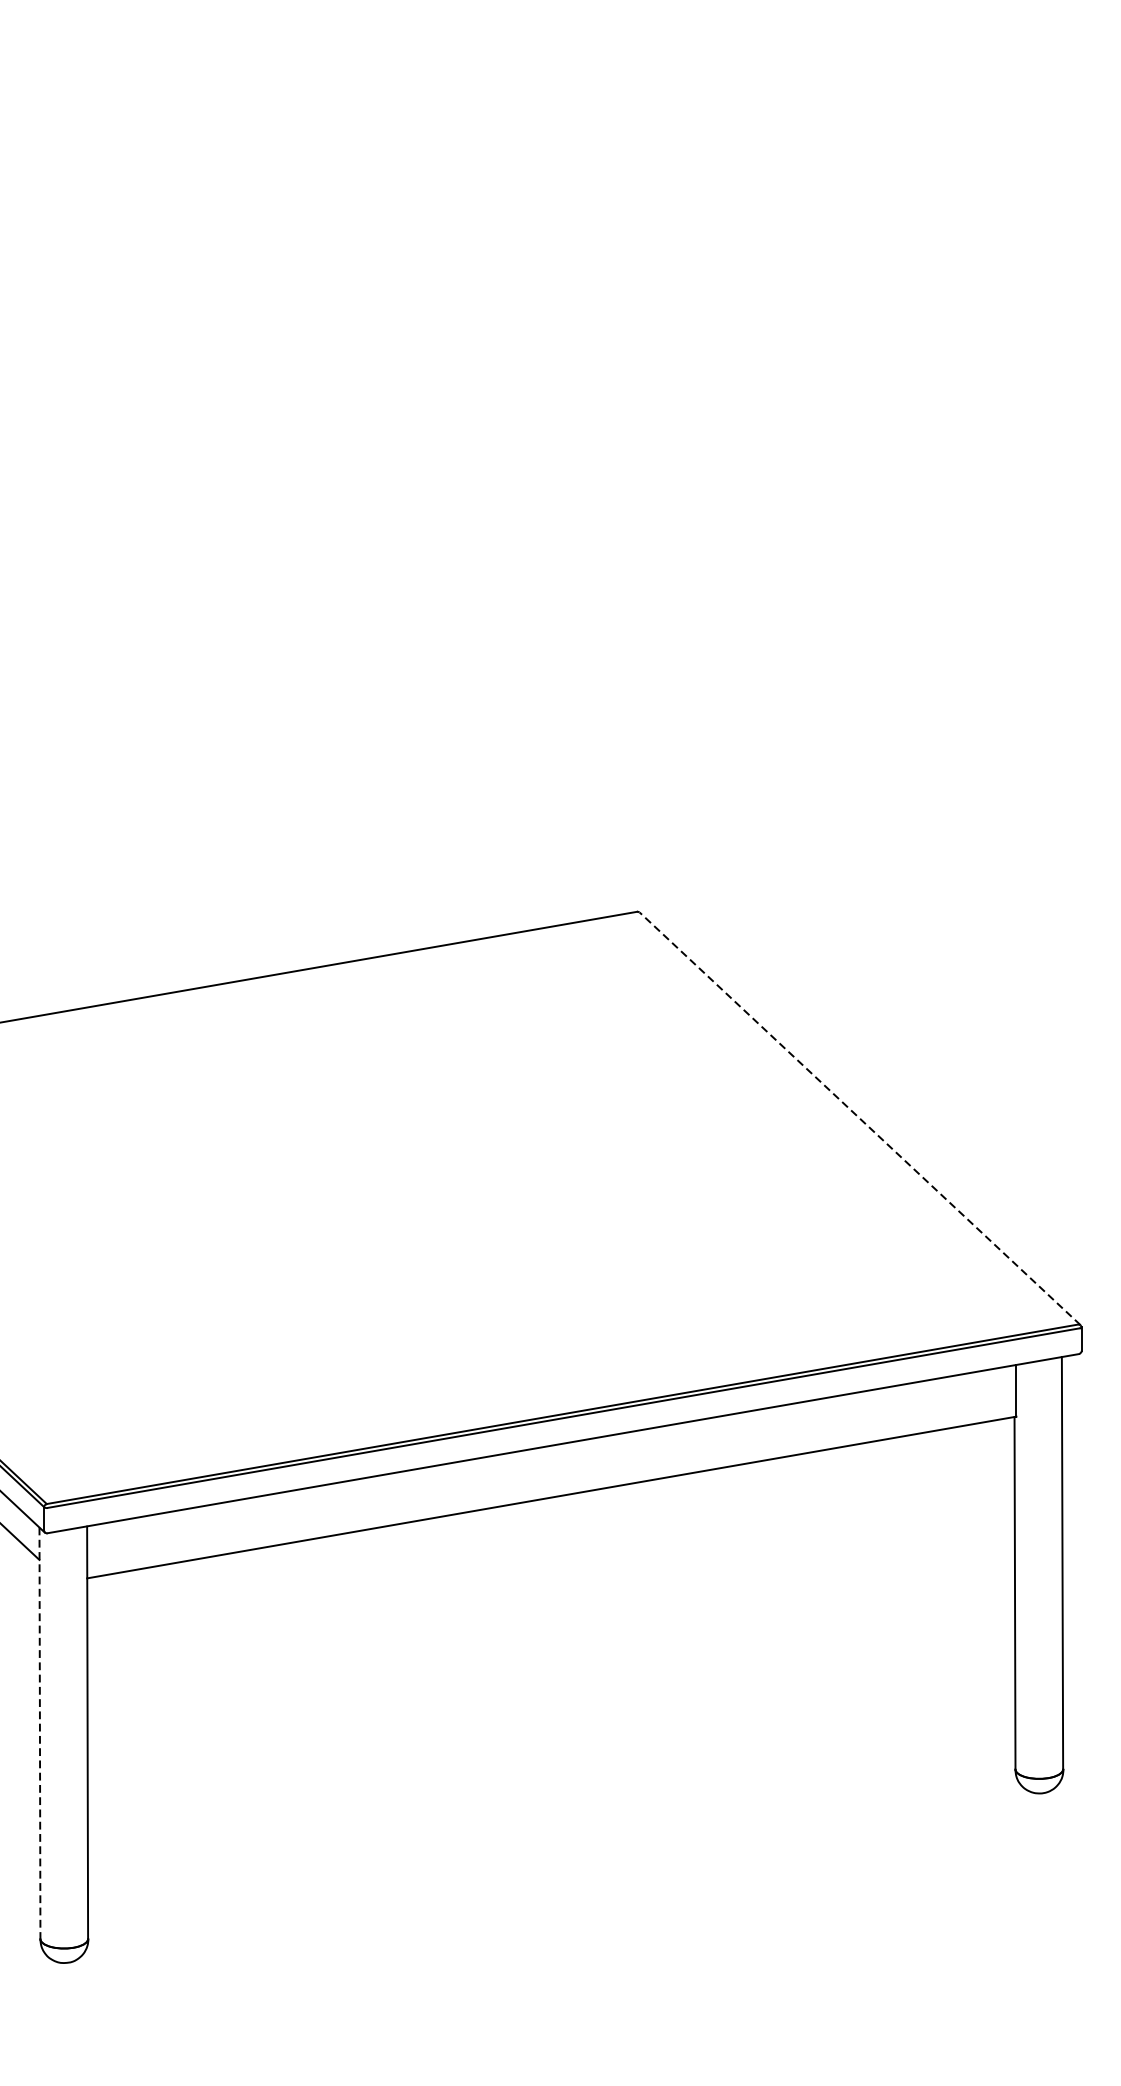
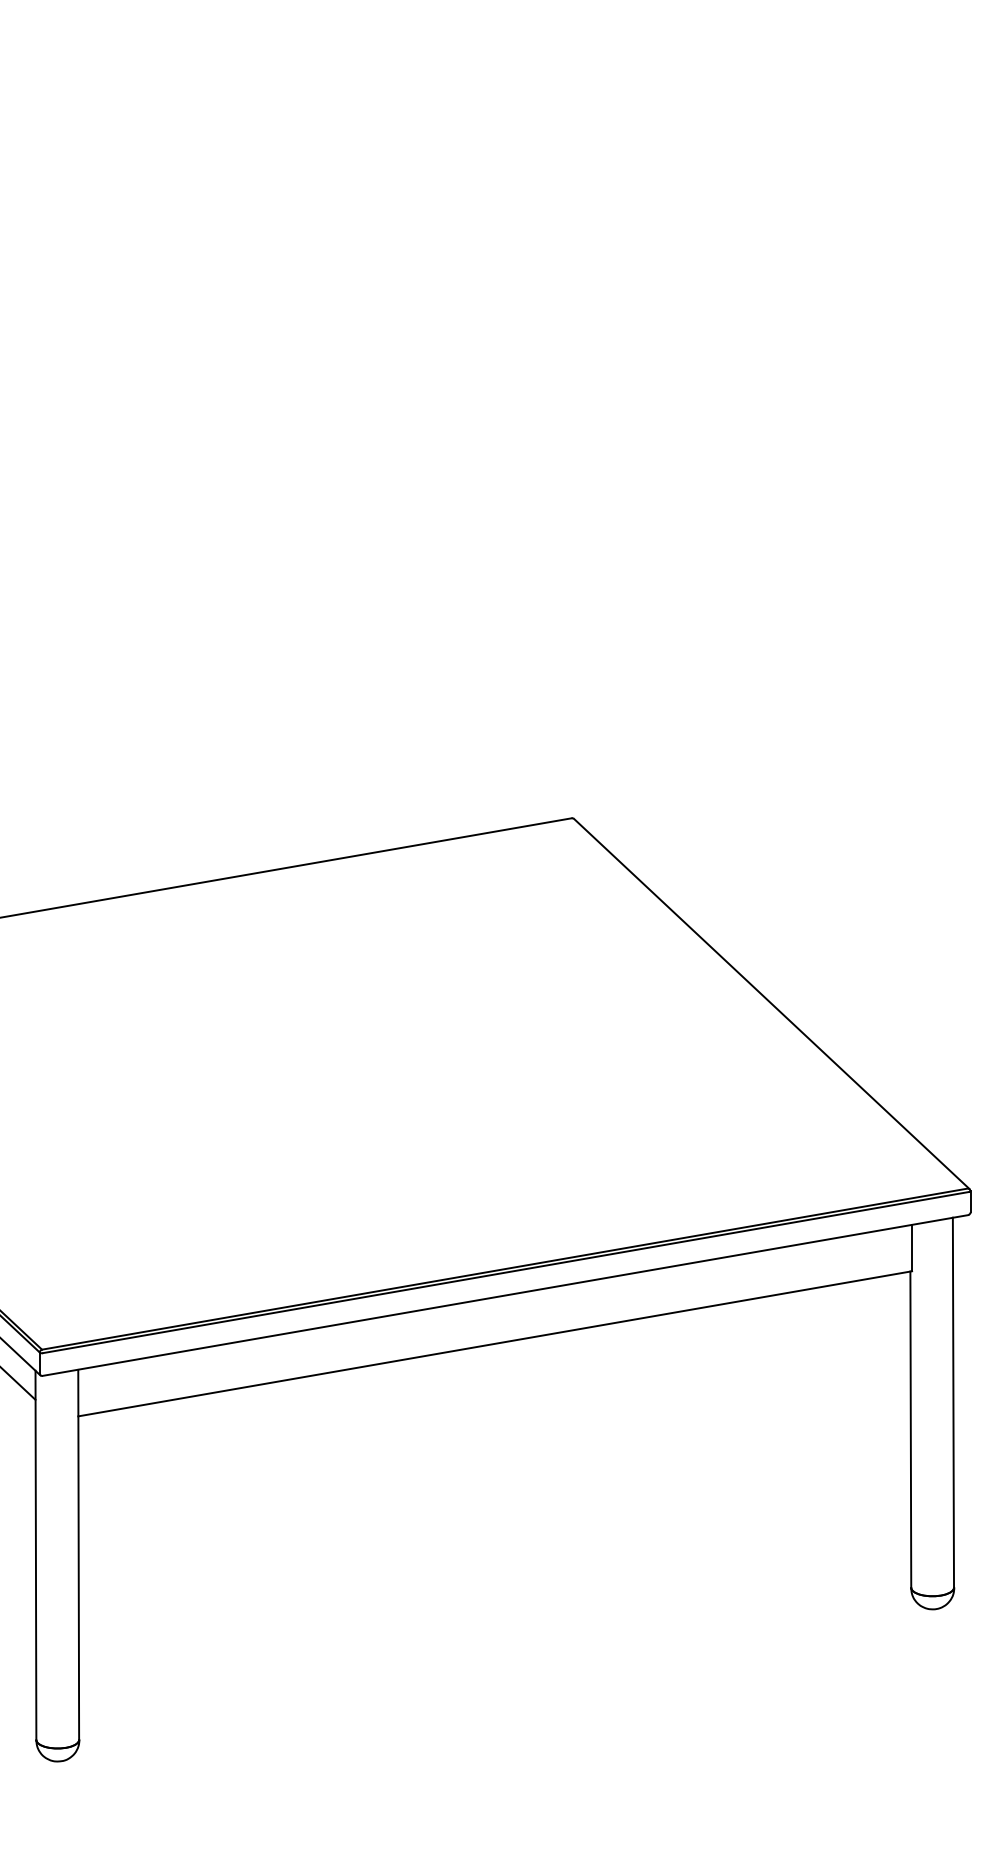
line: (859, 1119) -> (771, 1004), dashed -> solid
line: (39, 1733) -> (35, 1555), dashed -> solid

